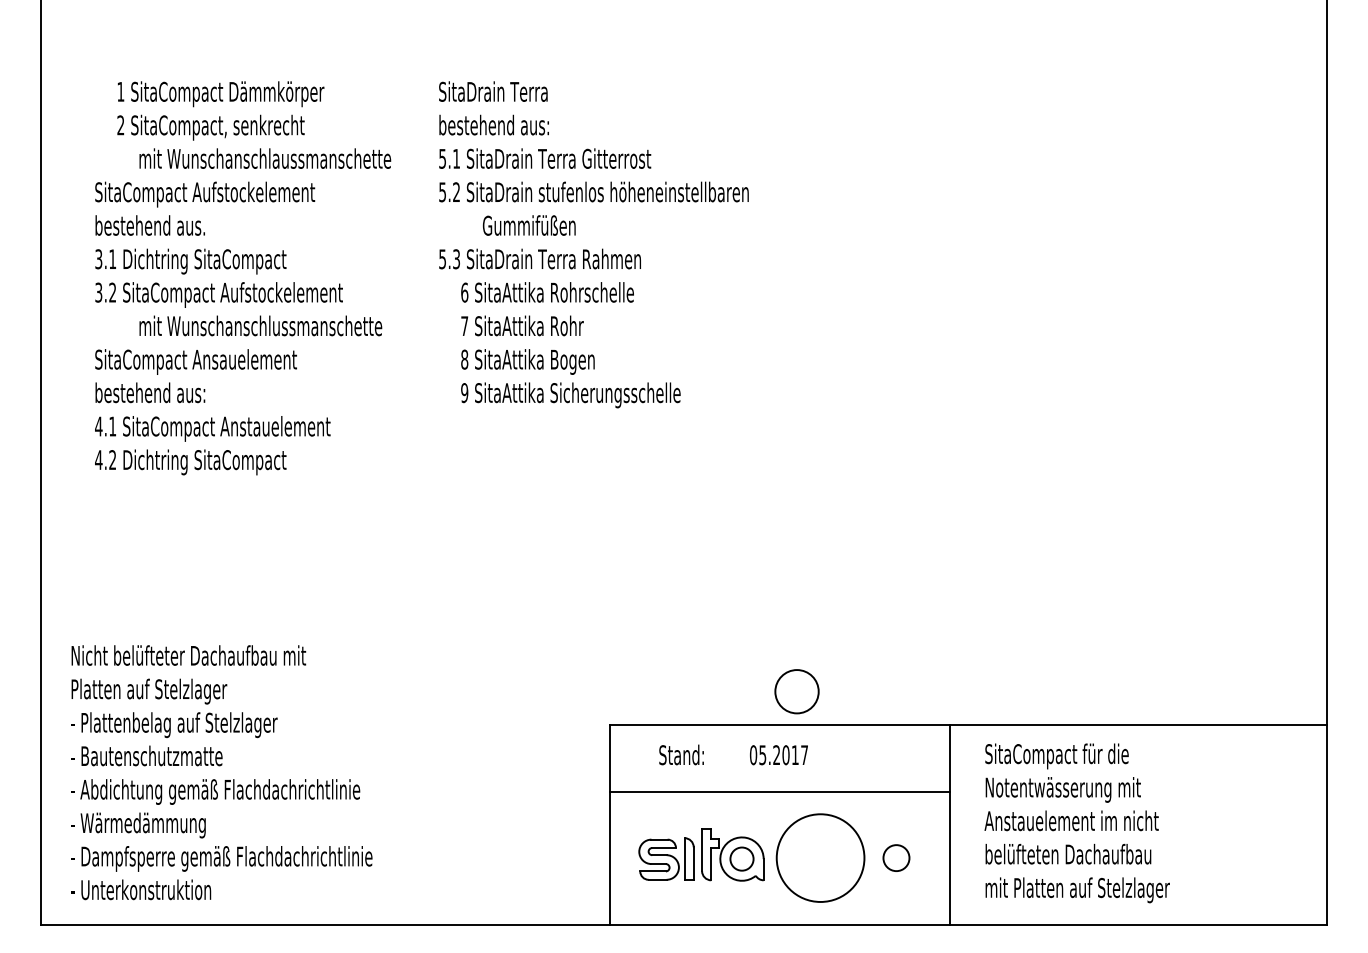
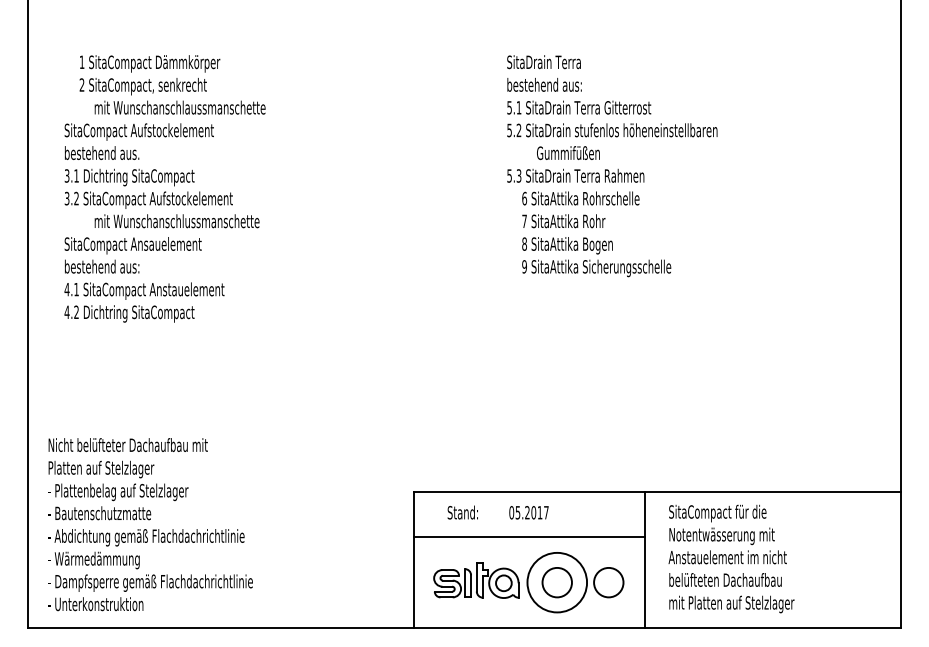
text: (594, 245) -> (612, 166), moved
circle: (795, 691) -> (556, 582), moved
circle: (896, 857) -> (608, 582), size x1.67

